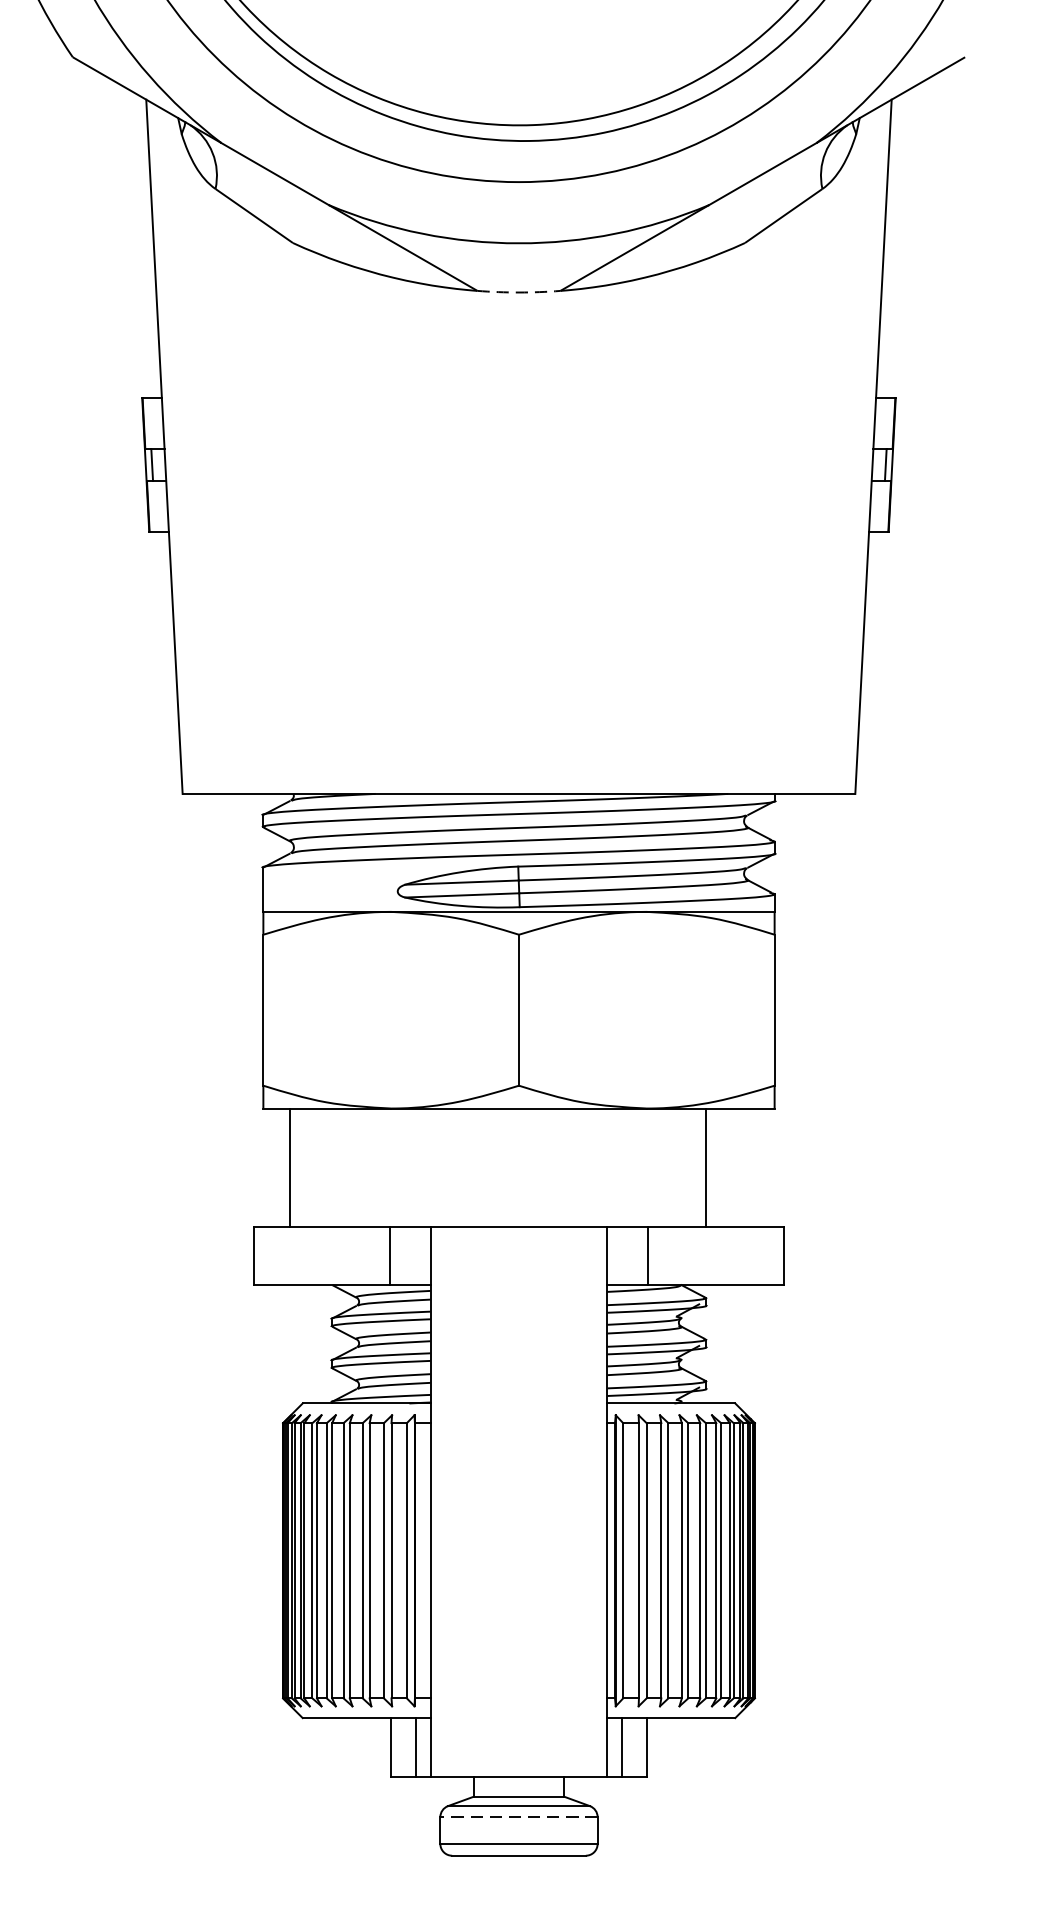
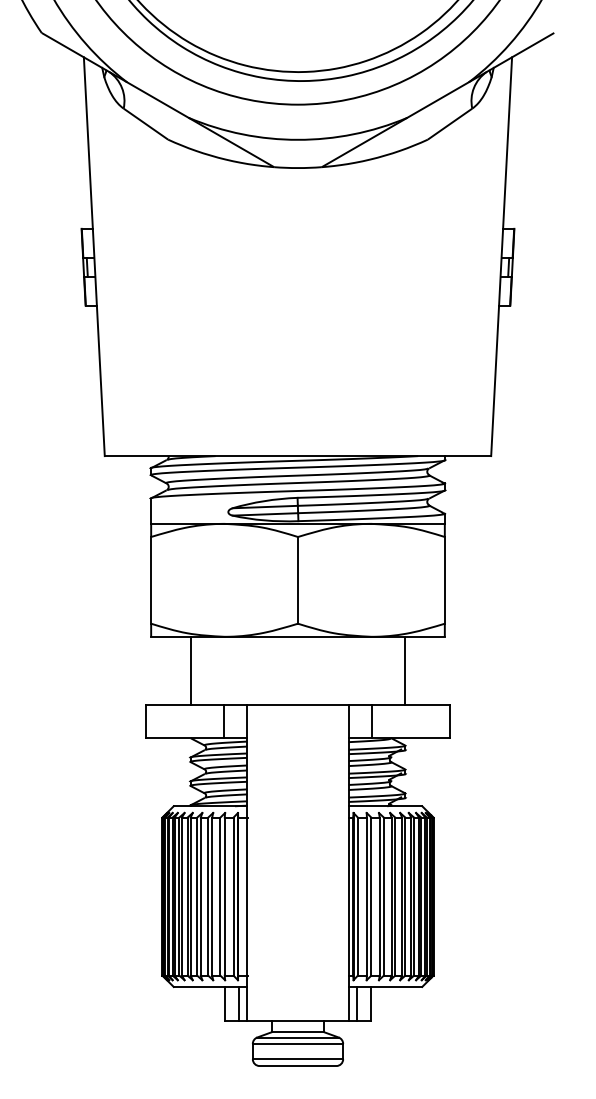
arc: (519, 293) -> (298, 168), dashed -> solid
line: (290, 1167) -> (190, 670), moved
line: (518, 1816) -> (297, 1043), dashed -> solid

